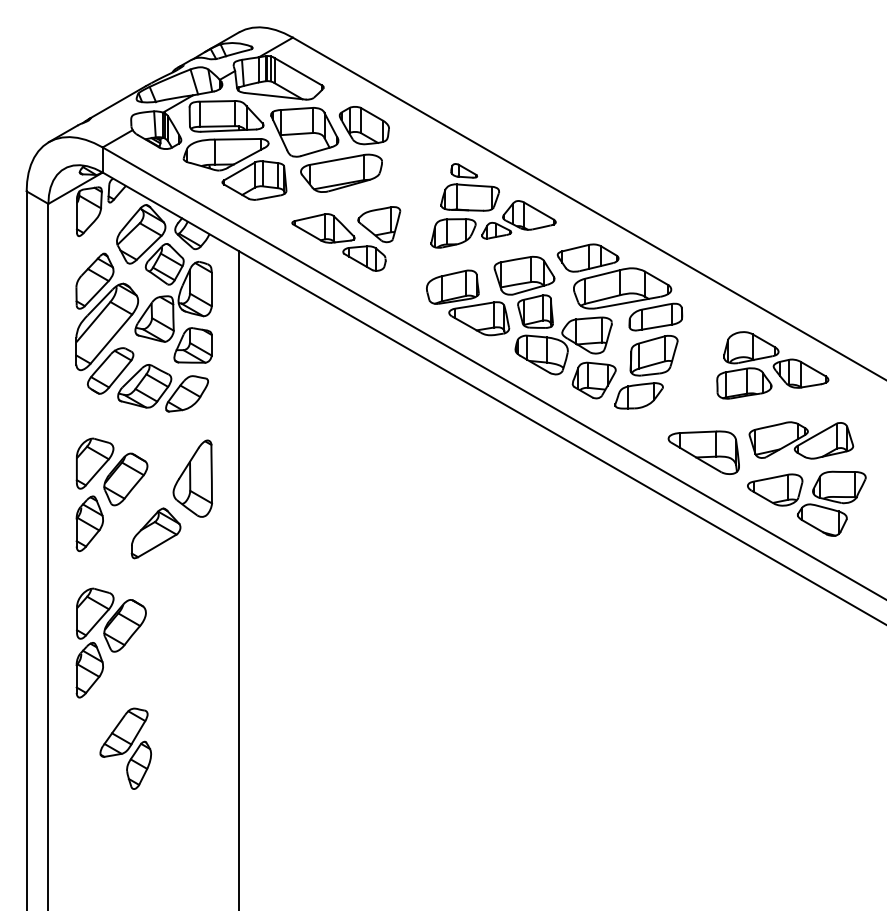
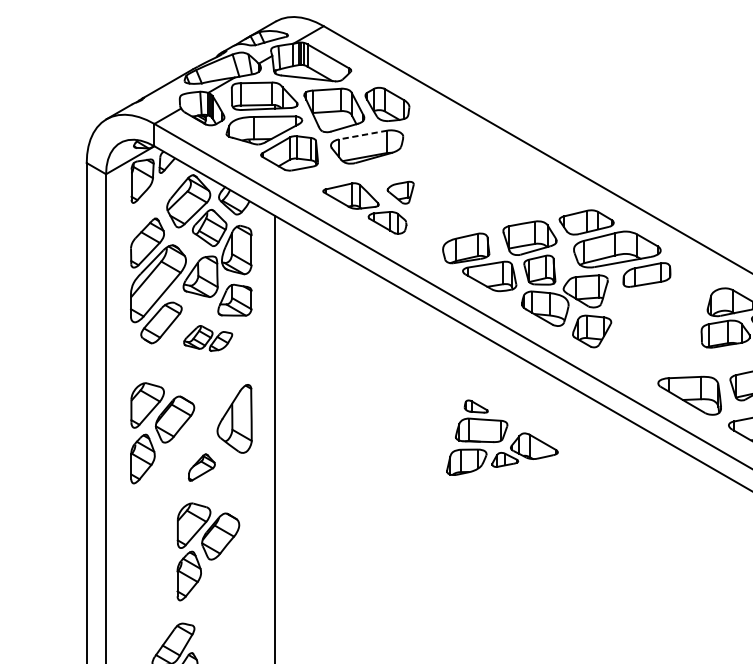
line: (336, 159) -> (362, 134), solid -> dashed
part: (493, 205) -> (502, 437), moved
part: (379, 224) -> (400, 192), size x0.7
part: (646, 372) -> (638, 324), removed
part: (162, 388) -> (207, 338), size x0.6
part: (155, 533) -> (201, 467), size x0.6
part: (110, 642) -> (207, 551), moved

